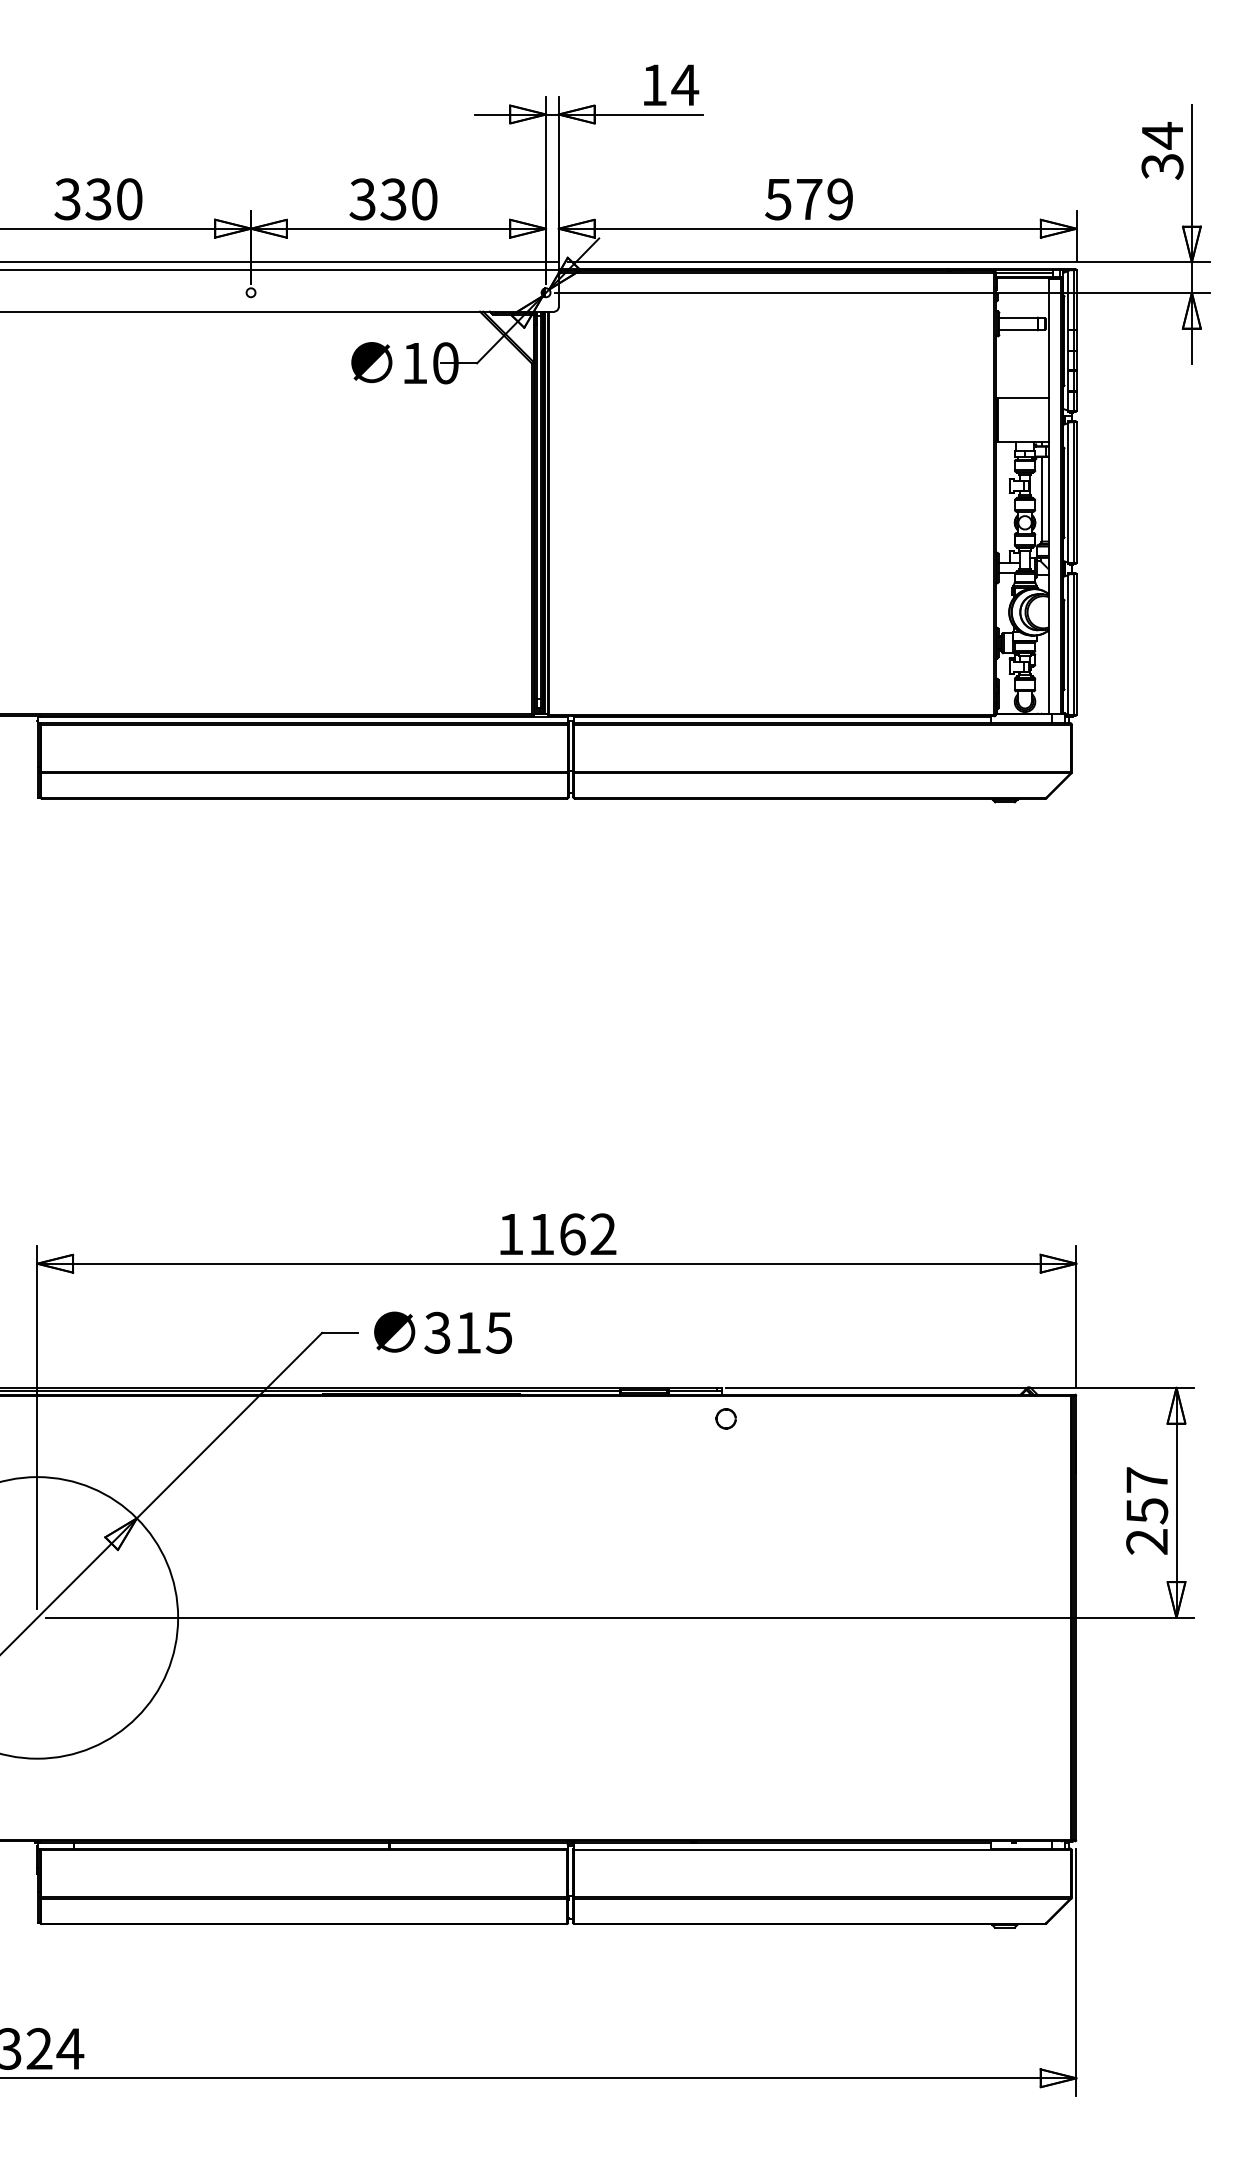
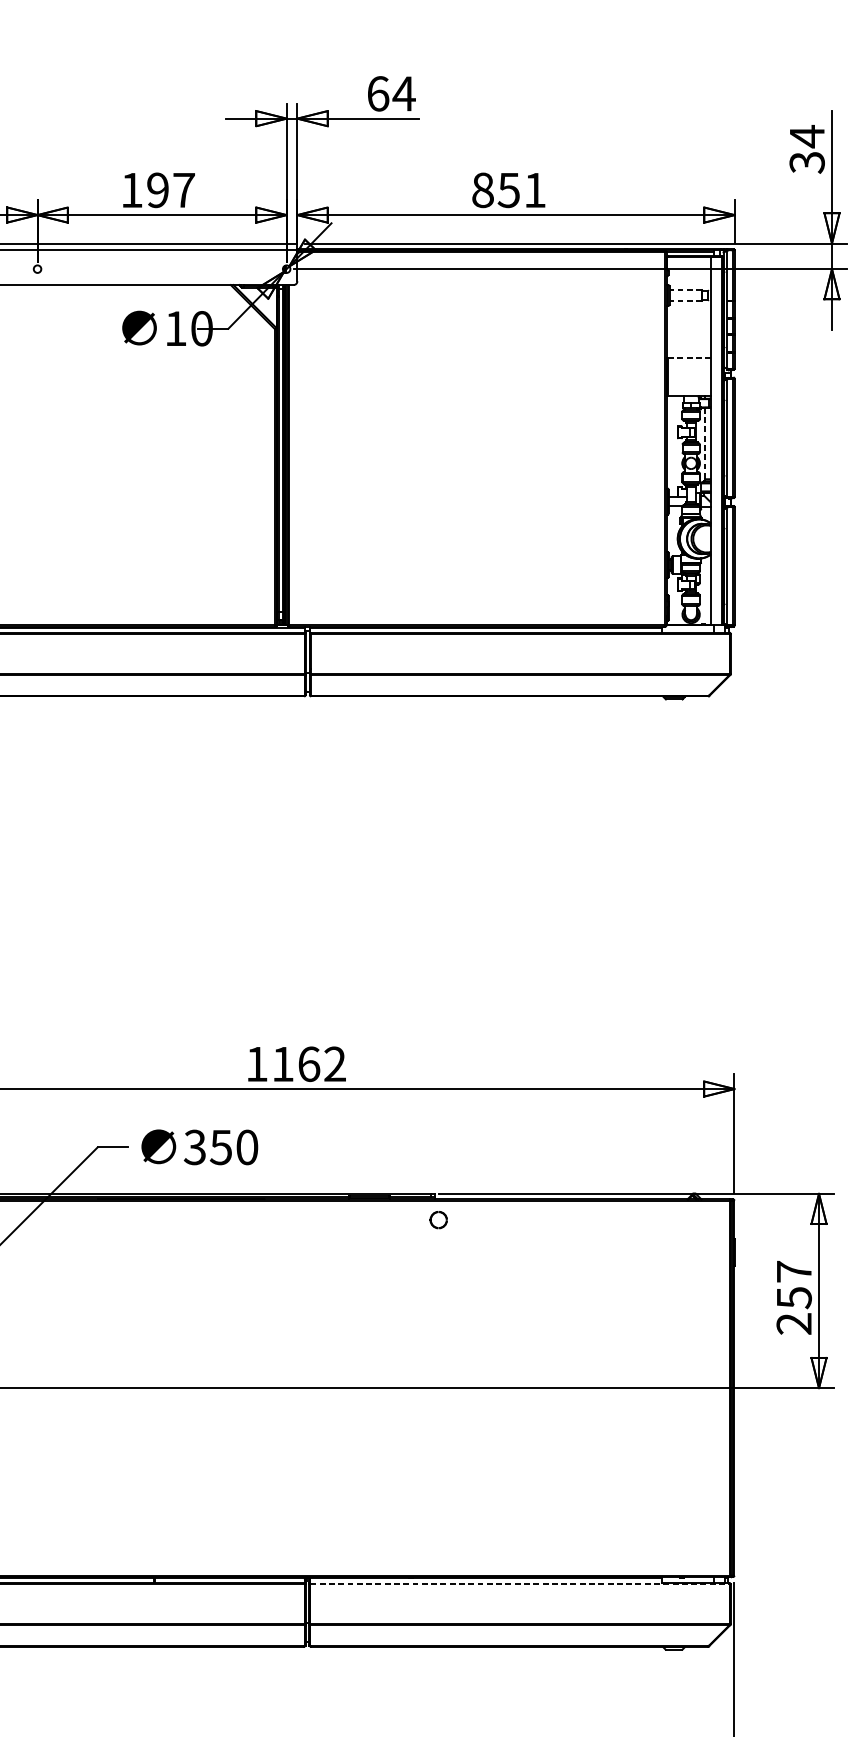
text: (654, 85) -> (378, 94), 14 -> 64
text: (393, 199) -> (157, 190), 330 -> 197
text: (808, 199) -> (508, 190), 579 -> 851
line: (1018, 317) -> (685, 290), solid -> dashed
line: (1018, 330) -> (685, 301), solid -> dashed
line: (1023, 397) -> (689, 357), solid -> dashed
line: (1042, 499) -> (705, 443), solid -> dashed
text: (483, 1332) -> (233, 1147), 315 -> 350
line: (823, 1850) -> (520, 1584), solid -> dashed

